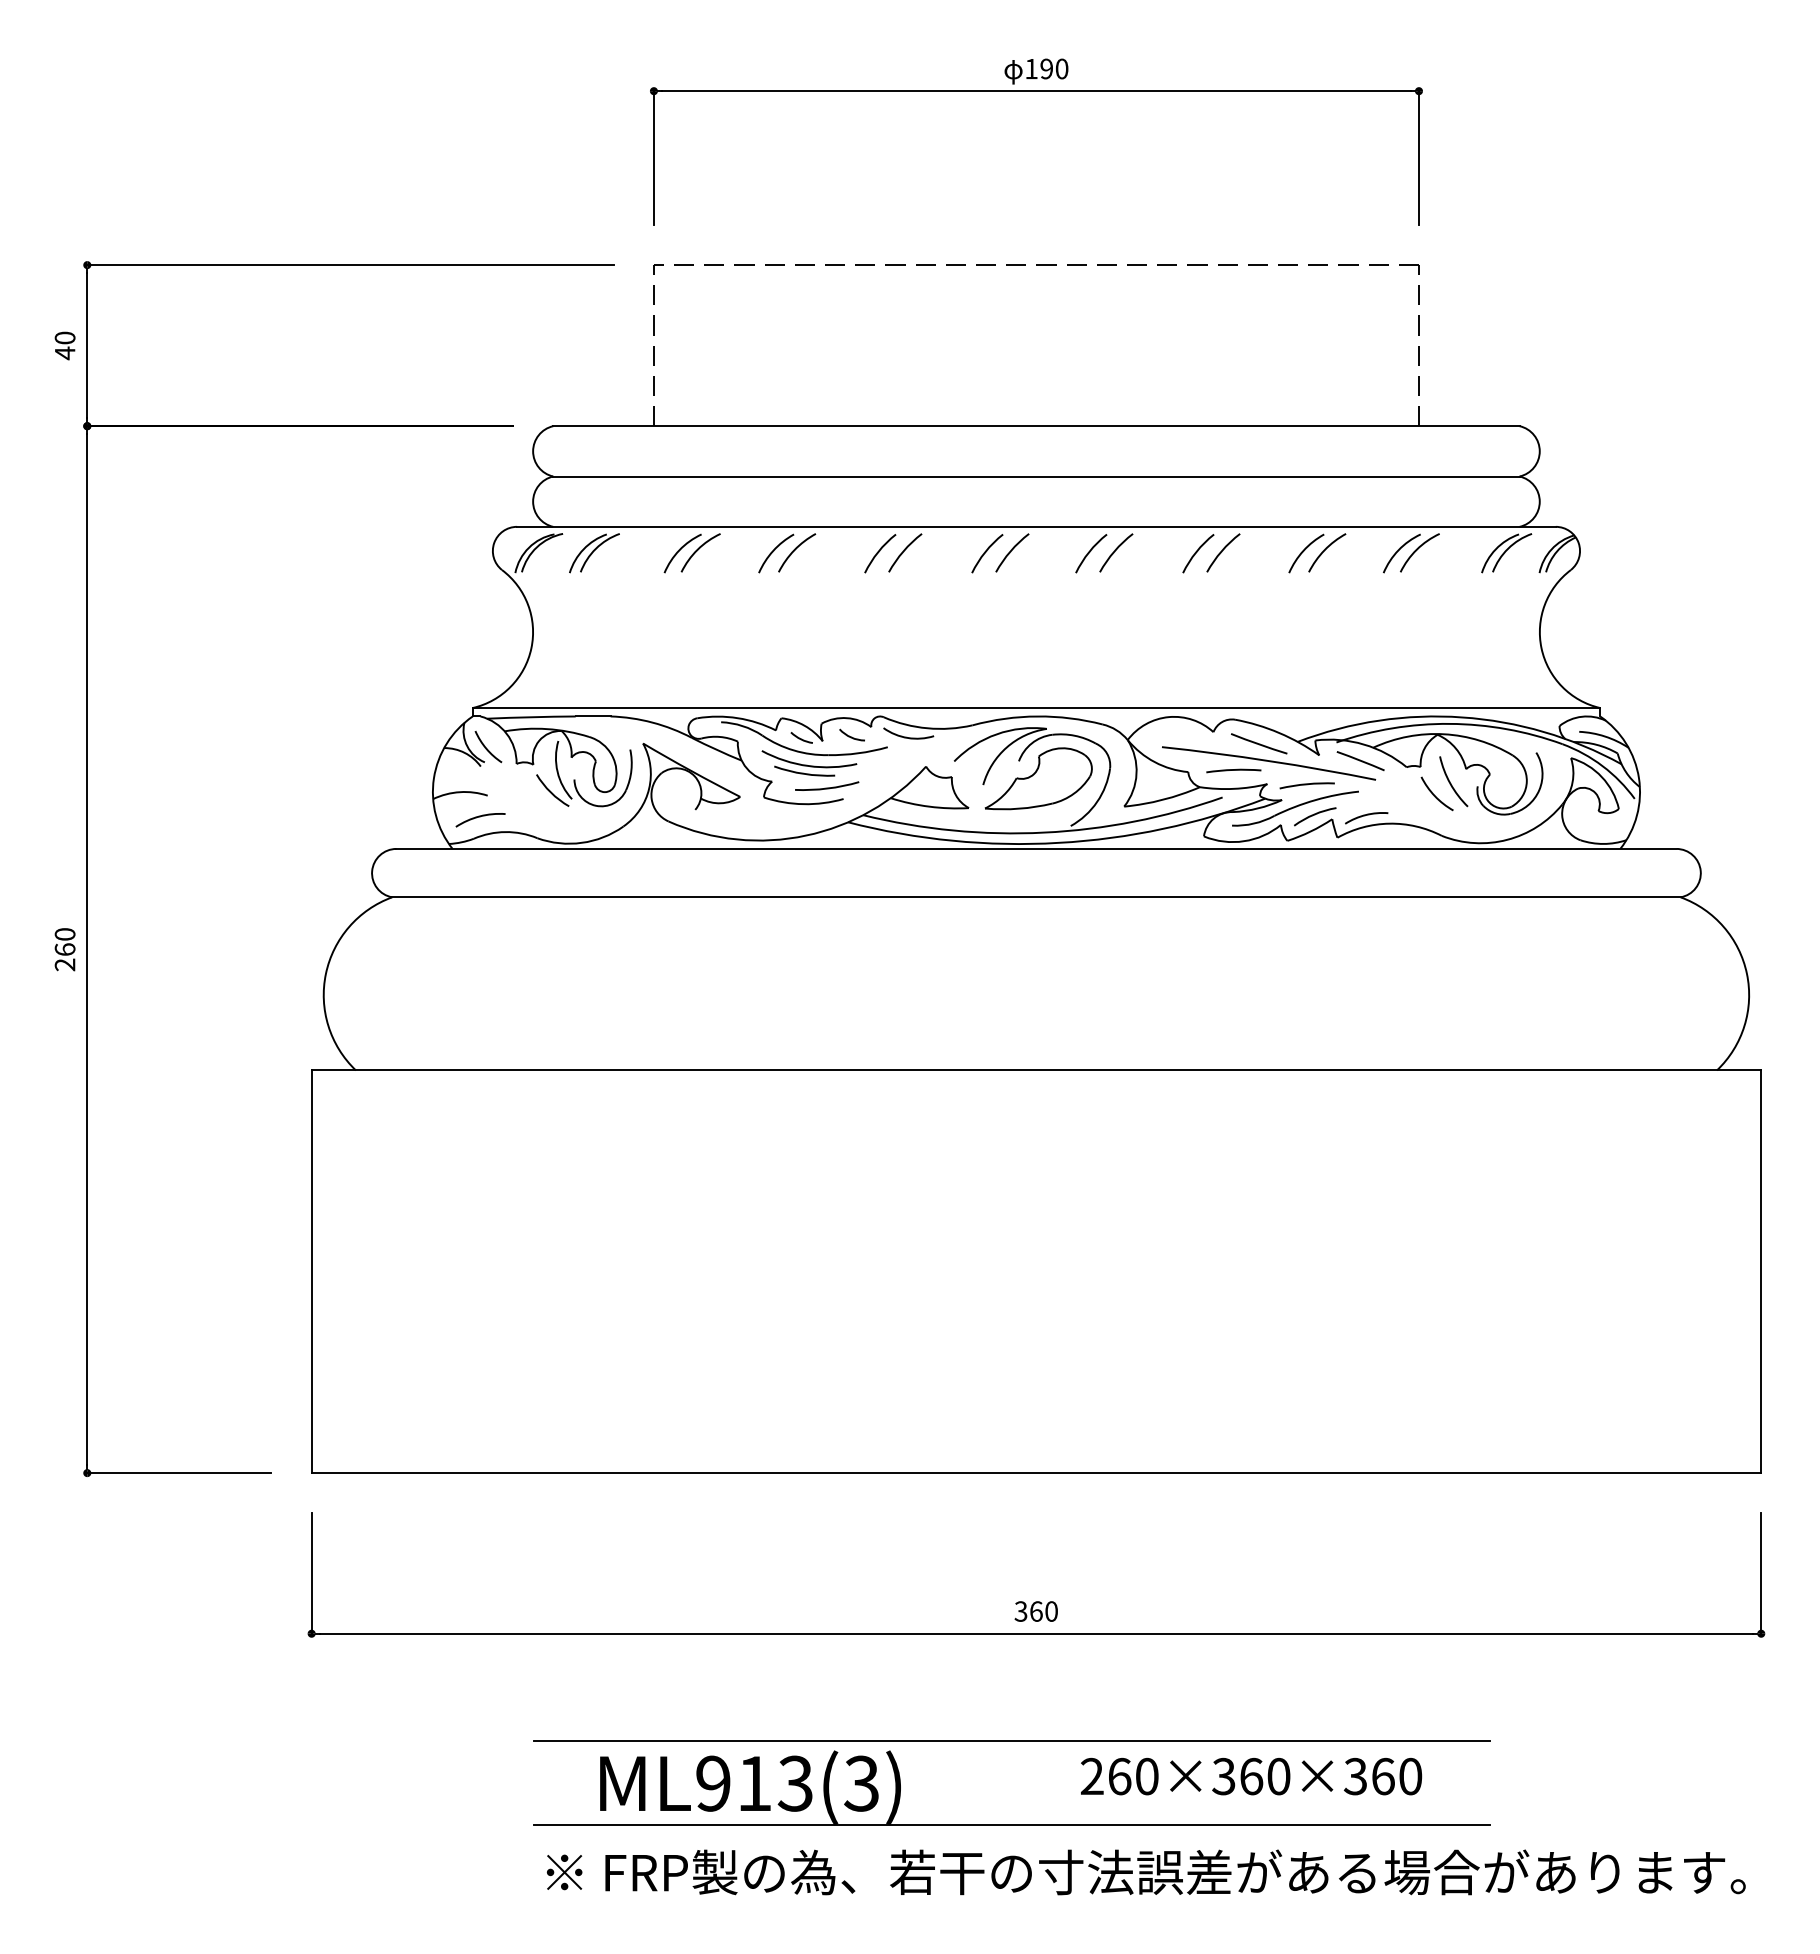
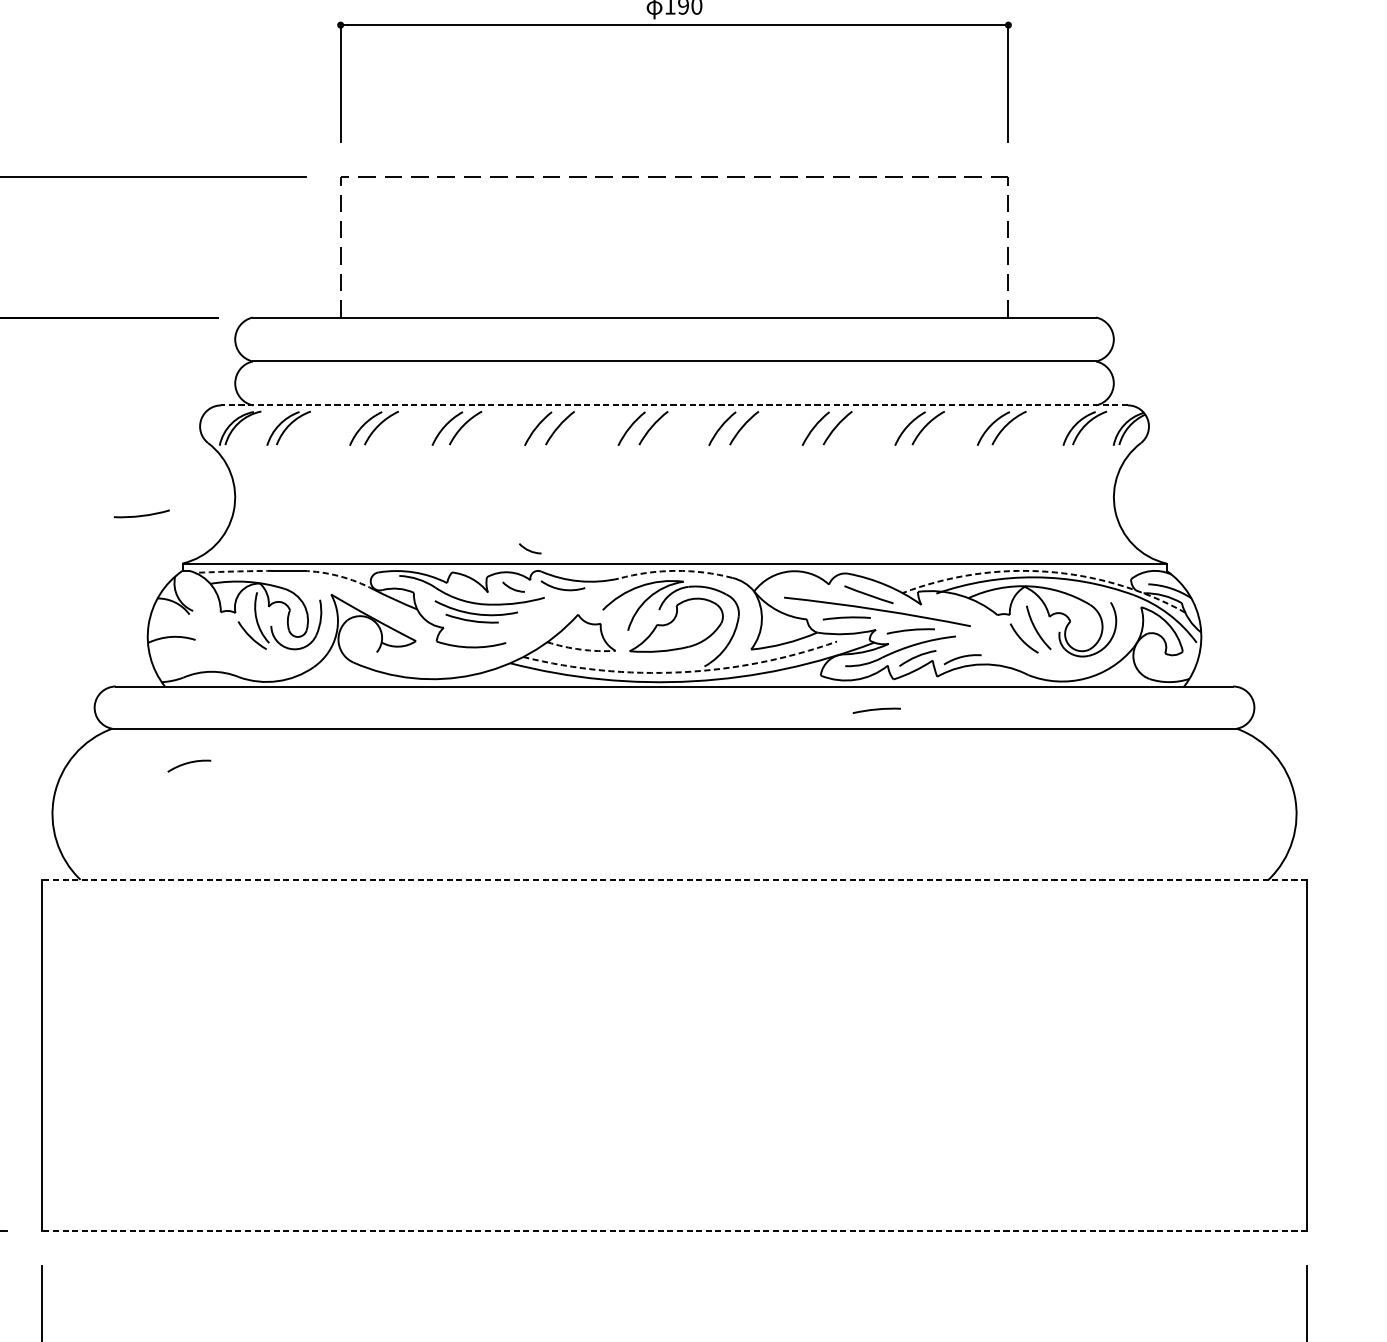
line: (1035, 526) -> (673, 405), solid -> dashed
arc: (870, 692) -> (529, 549), added
arc: (1037, 716) -> (675, 570), solid -> dashed
arc: (531, 717) -> (233, 571), solid -> dashed
arc: (1462, 717) -> (1046, 571), solid -> dashed
arc: (652, 722) -> (339, 576), solid -> dashed
arc: (801, 738) -> (469, 590), removed
arc: (487, 748) -> (195, 598), removed
line: (1360, 761) -> (957, 610), removed
arc: (827, 787) -> (142, 515), moved
arc: (929, 806) -> (581, 649), solid -> dashed
arc: (480, 817) -> (189, 763), moved
arc: (1044, 832) -> (681, 672), solid -> dashed
arc: (1267, 876) -> (876, 710), added
line: (1036, 1070) -> (674, 879), solid -> dashed
line: (1036, 1473) -> (674, 1231), solid -> dashed

